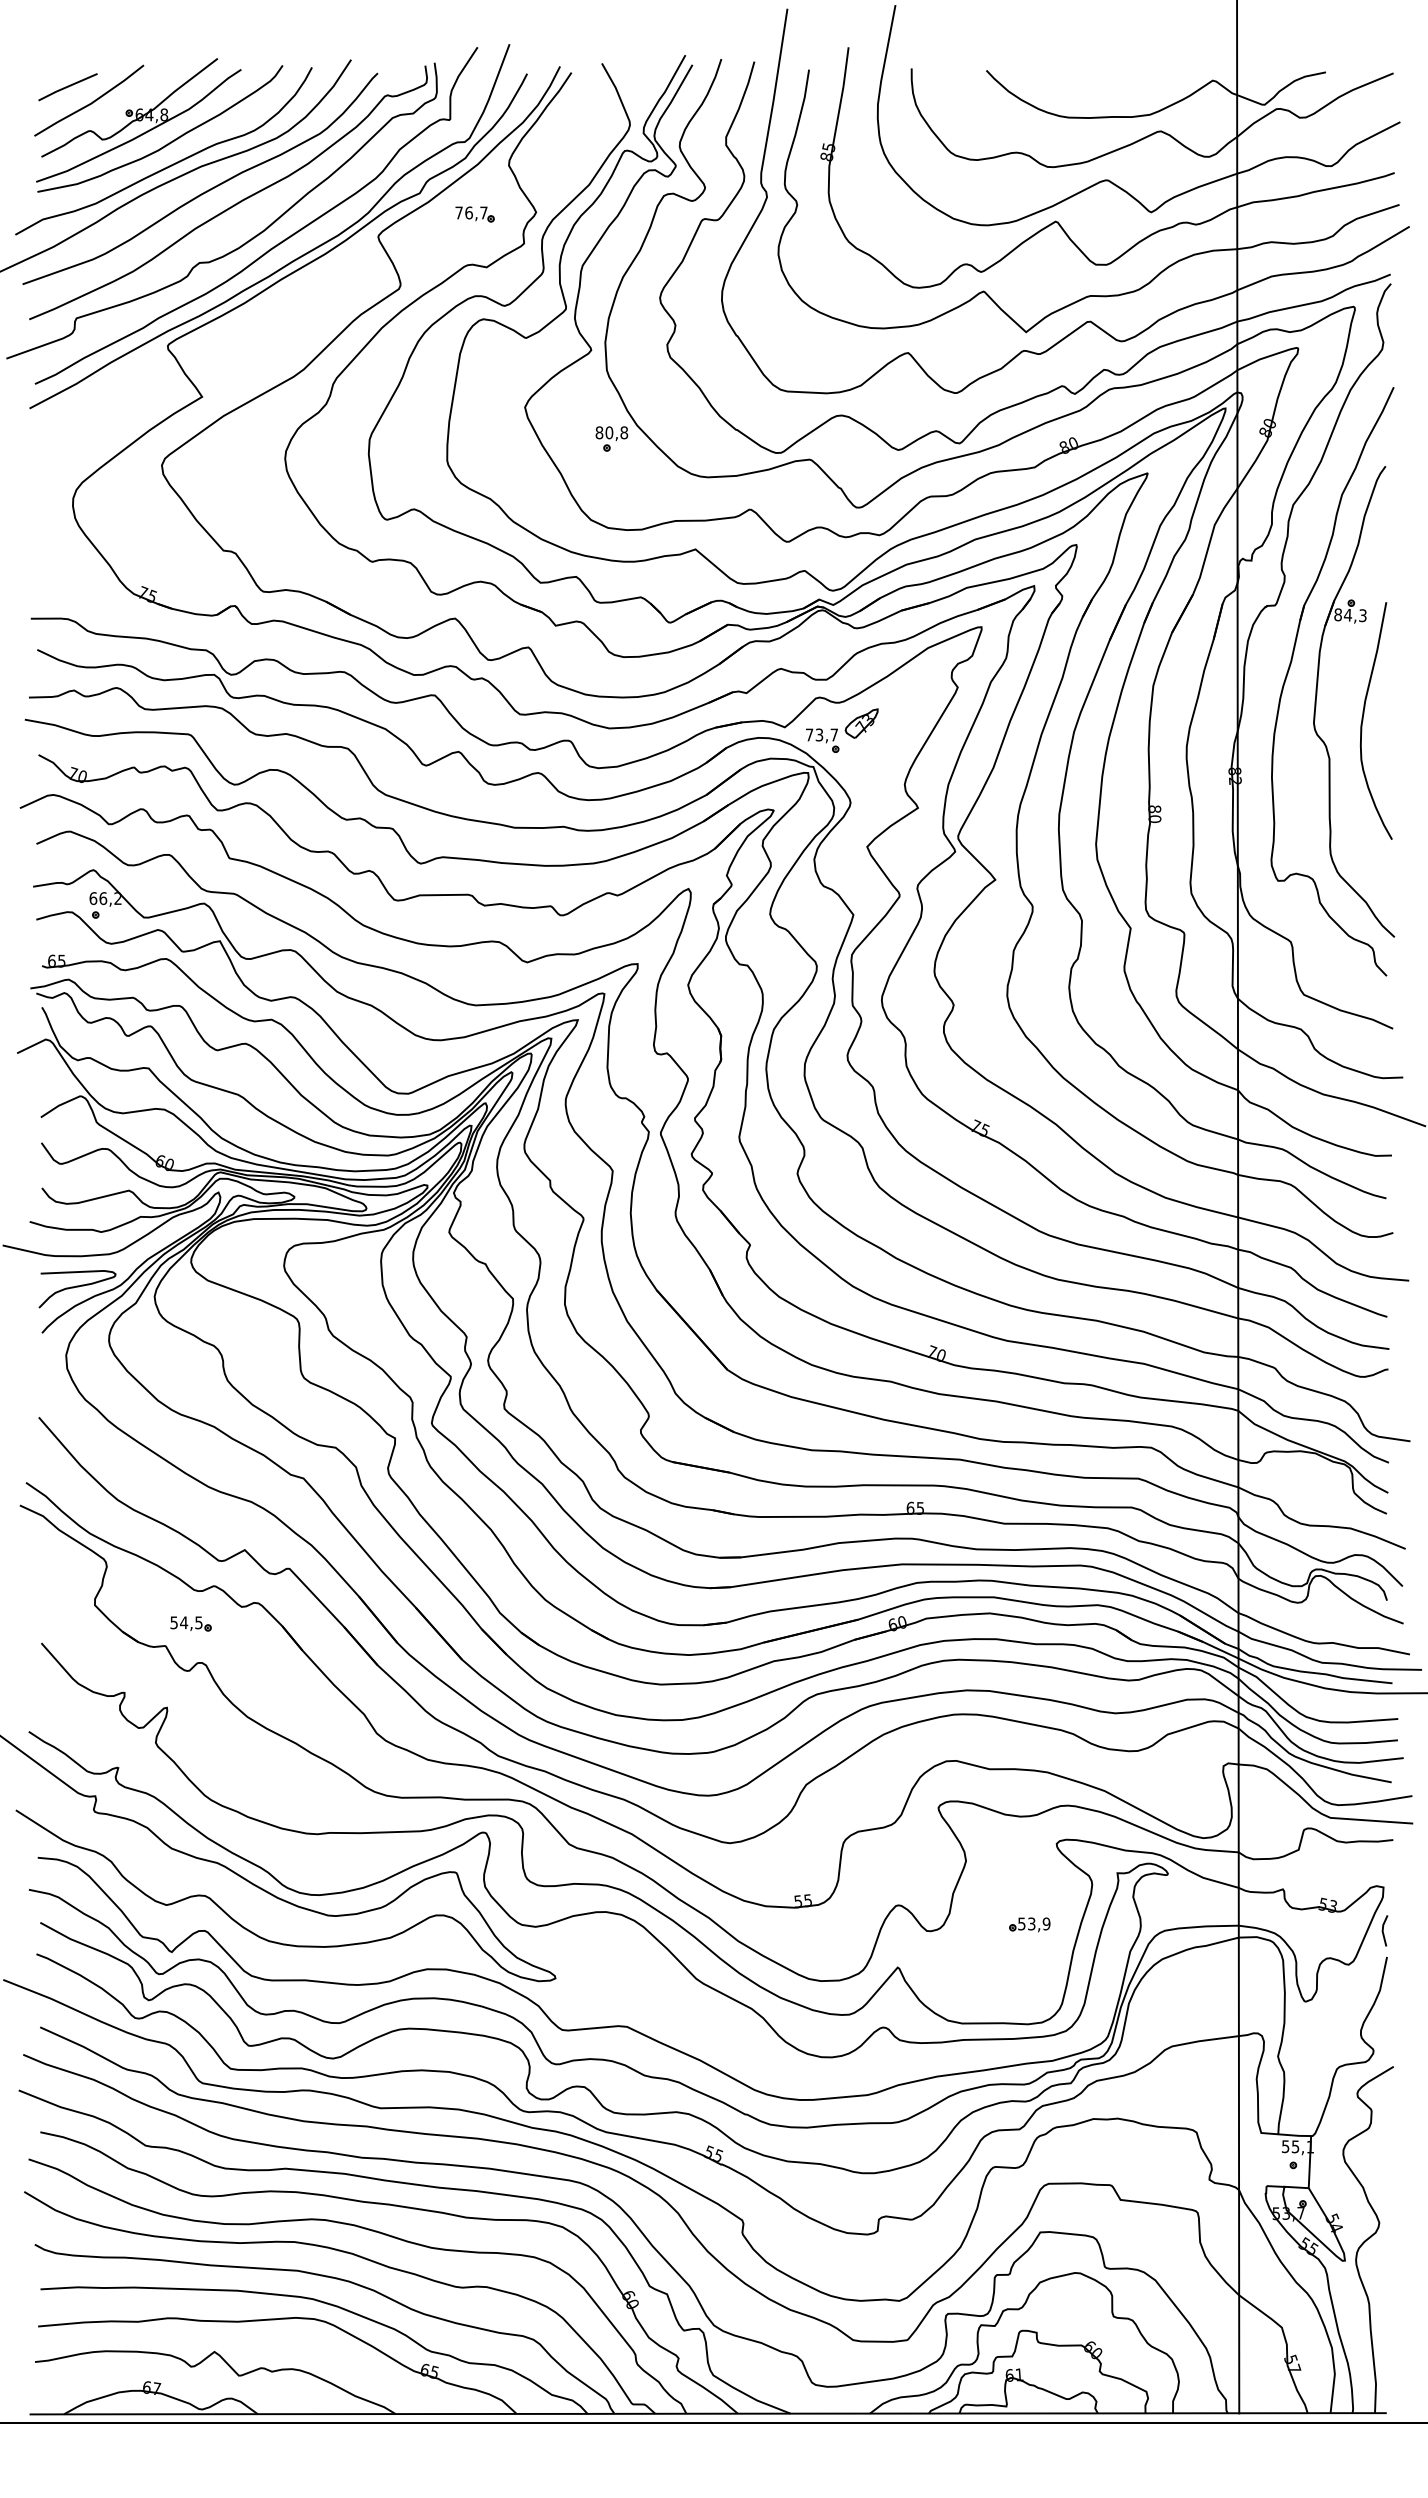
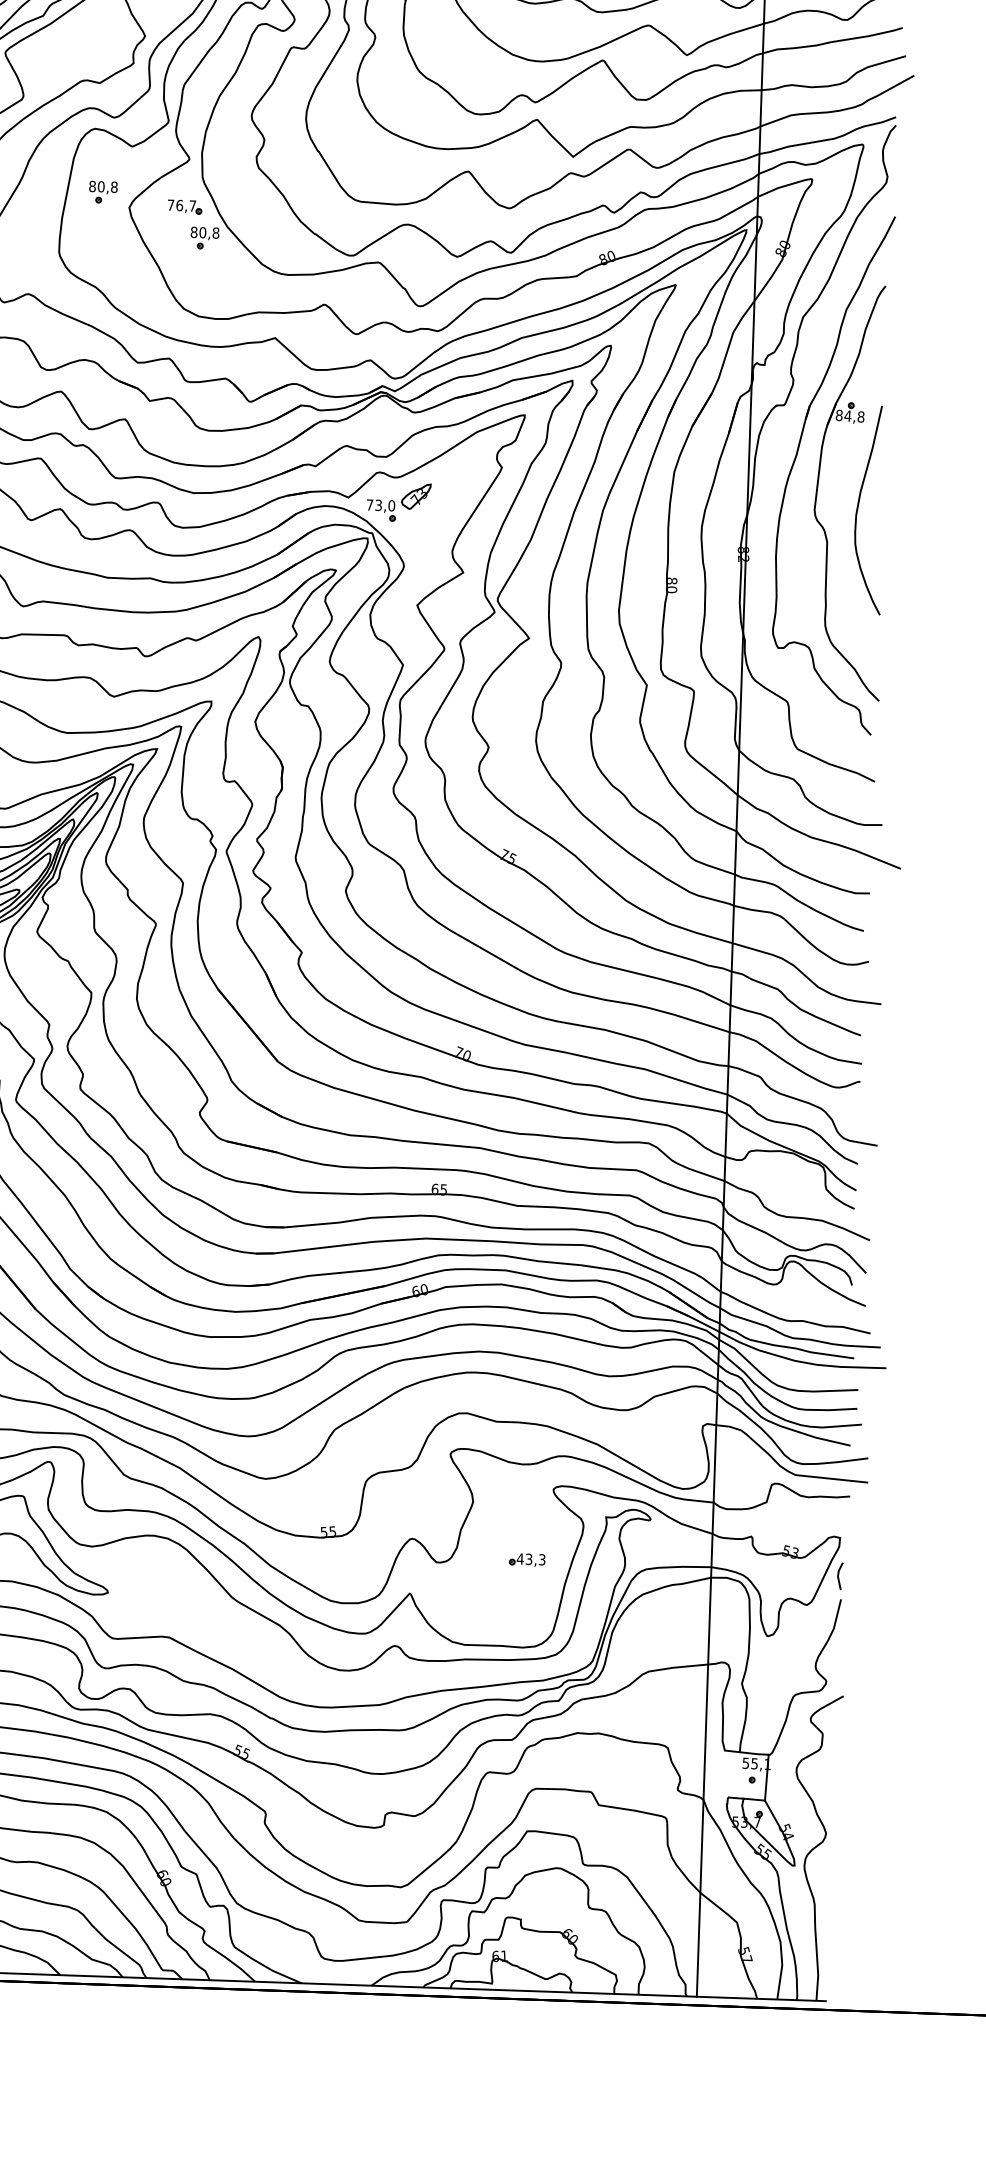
part: (474, 214) -> (184, 207), moved
part: (494, 390) -> (102, 191), added
text: (1362, 615) -> (860, 416), 84,3 -> 84,8
text: (834, 734) -> (391, 505), 73,7 -> 73,0
text: (1033, 1923) -> (530, 1558), 53,9 -> 43,3

